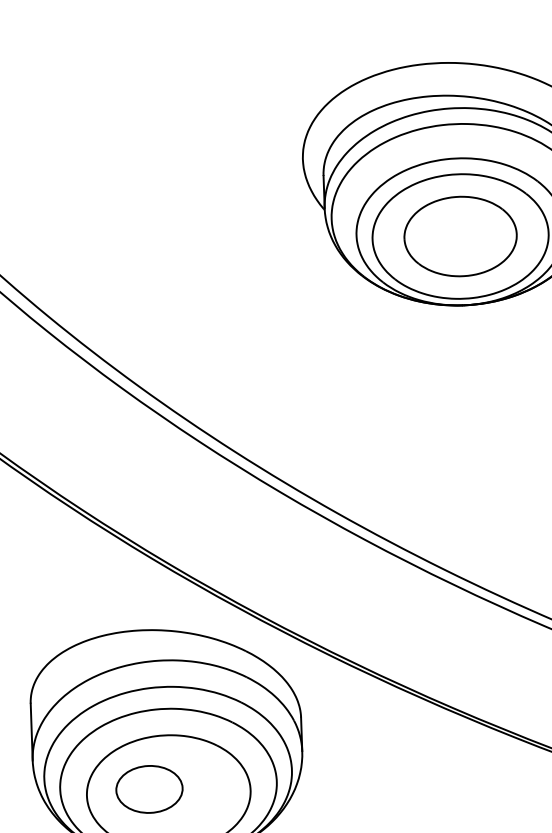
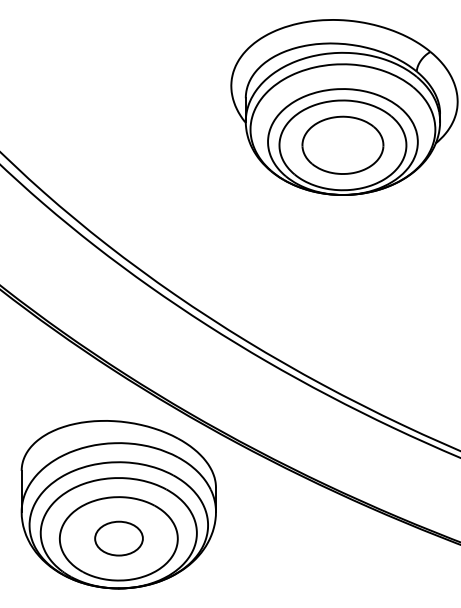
part: (148, 789) -> (118, 538), moved

